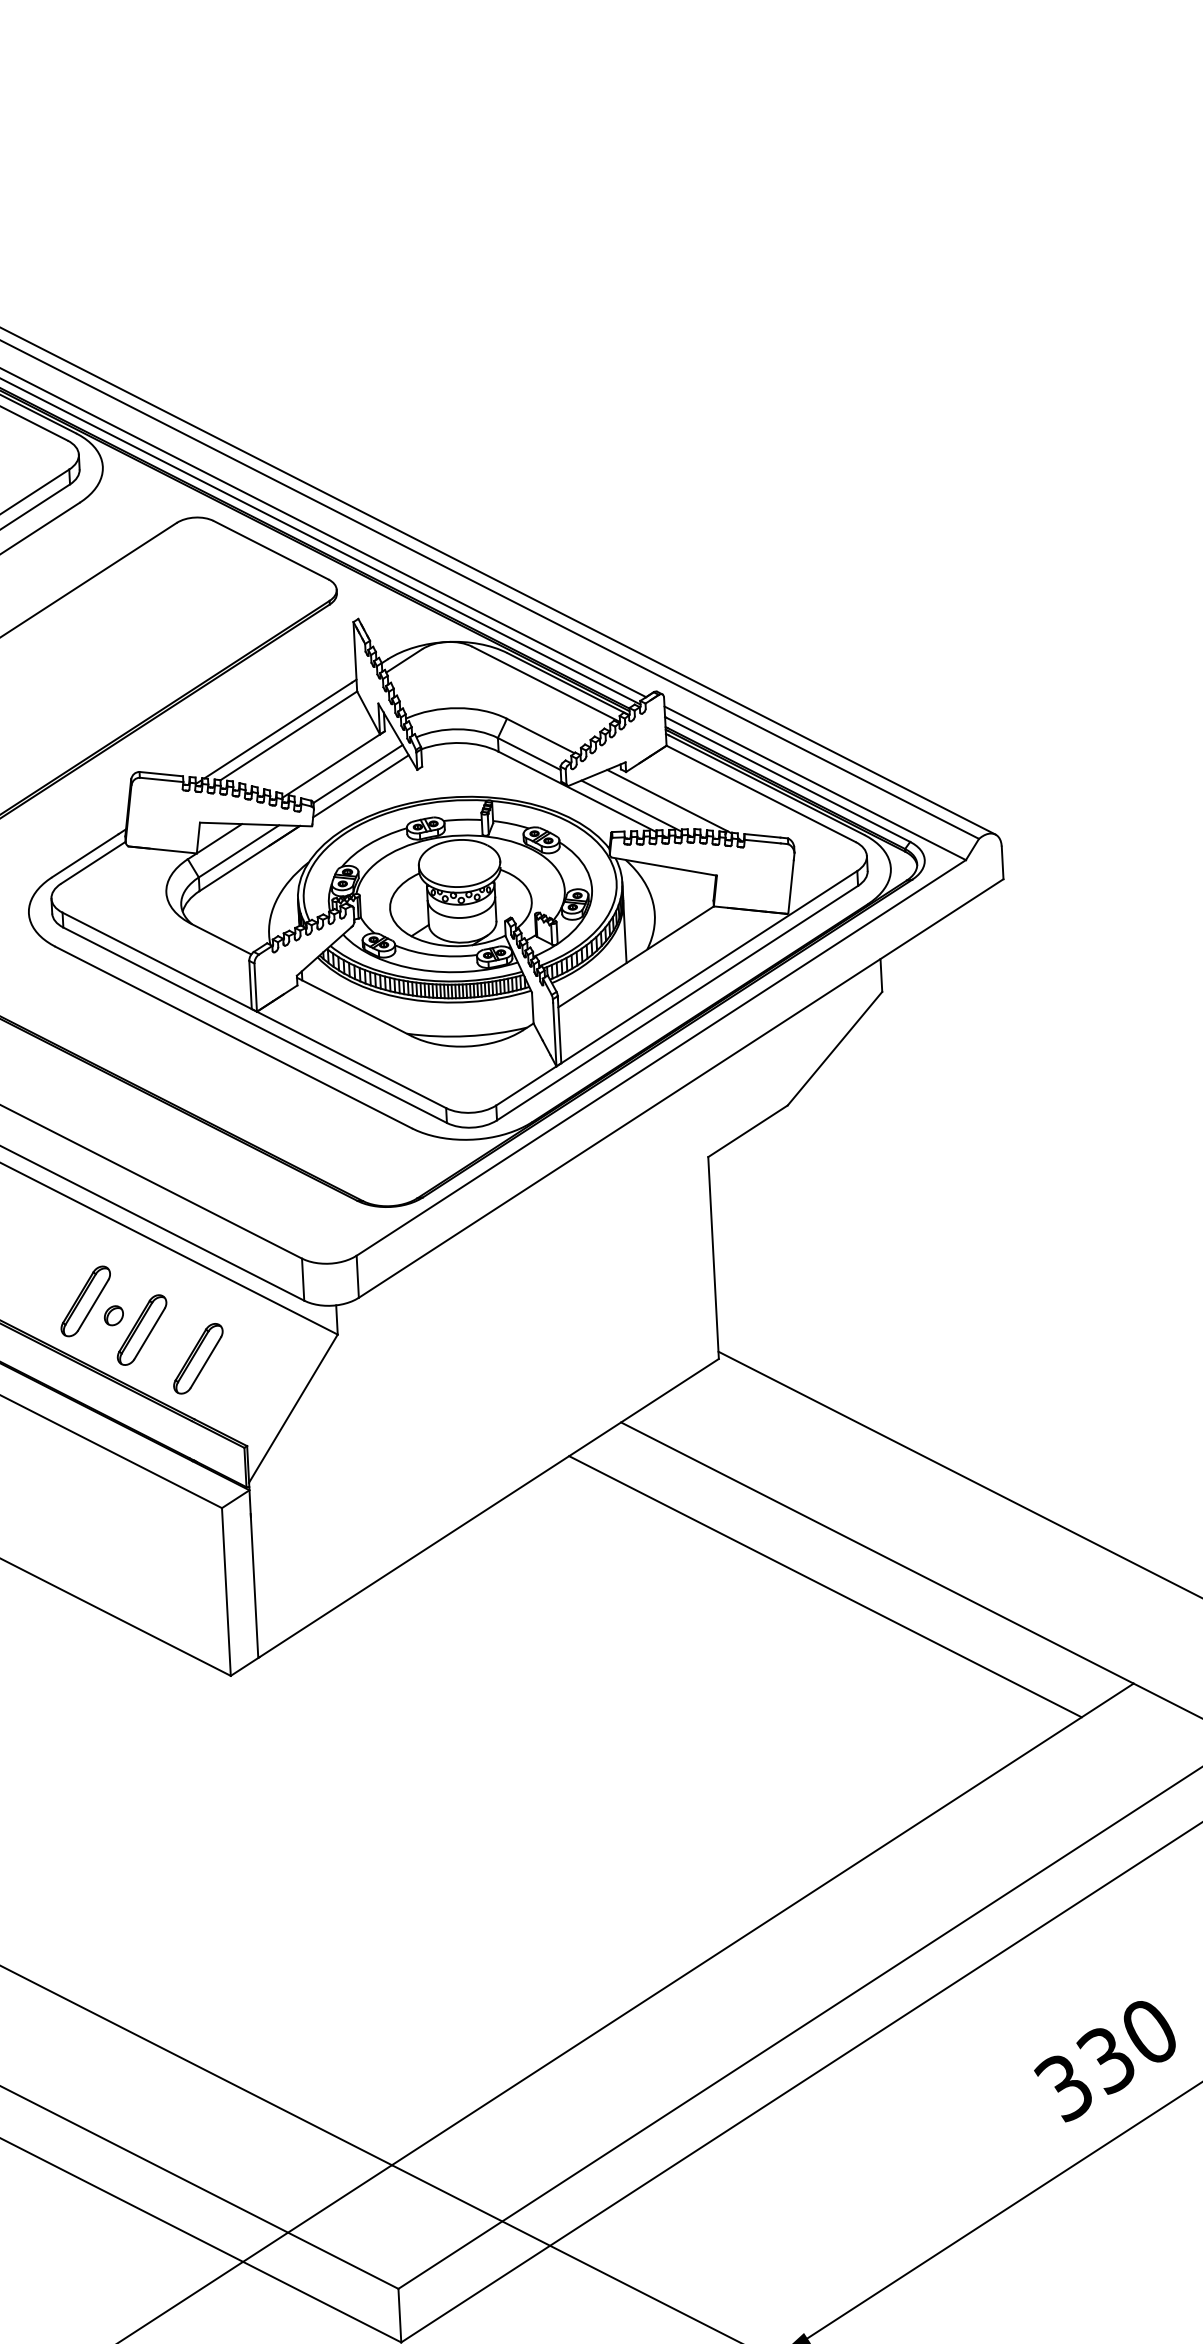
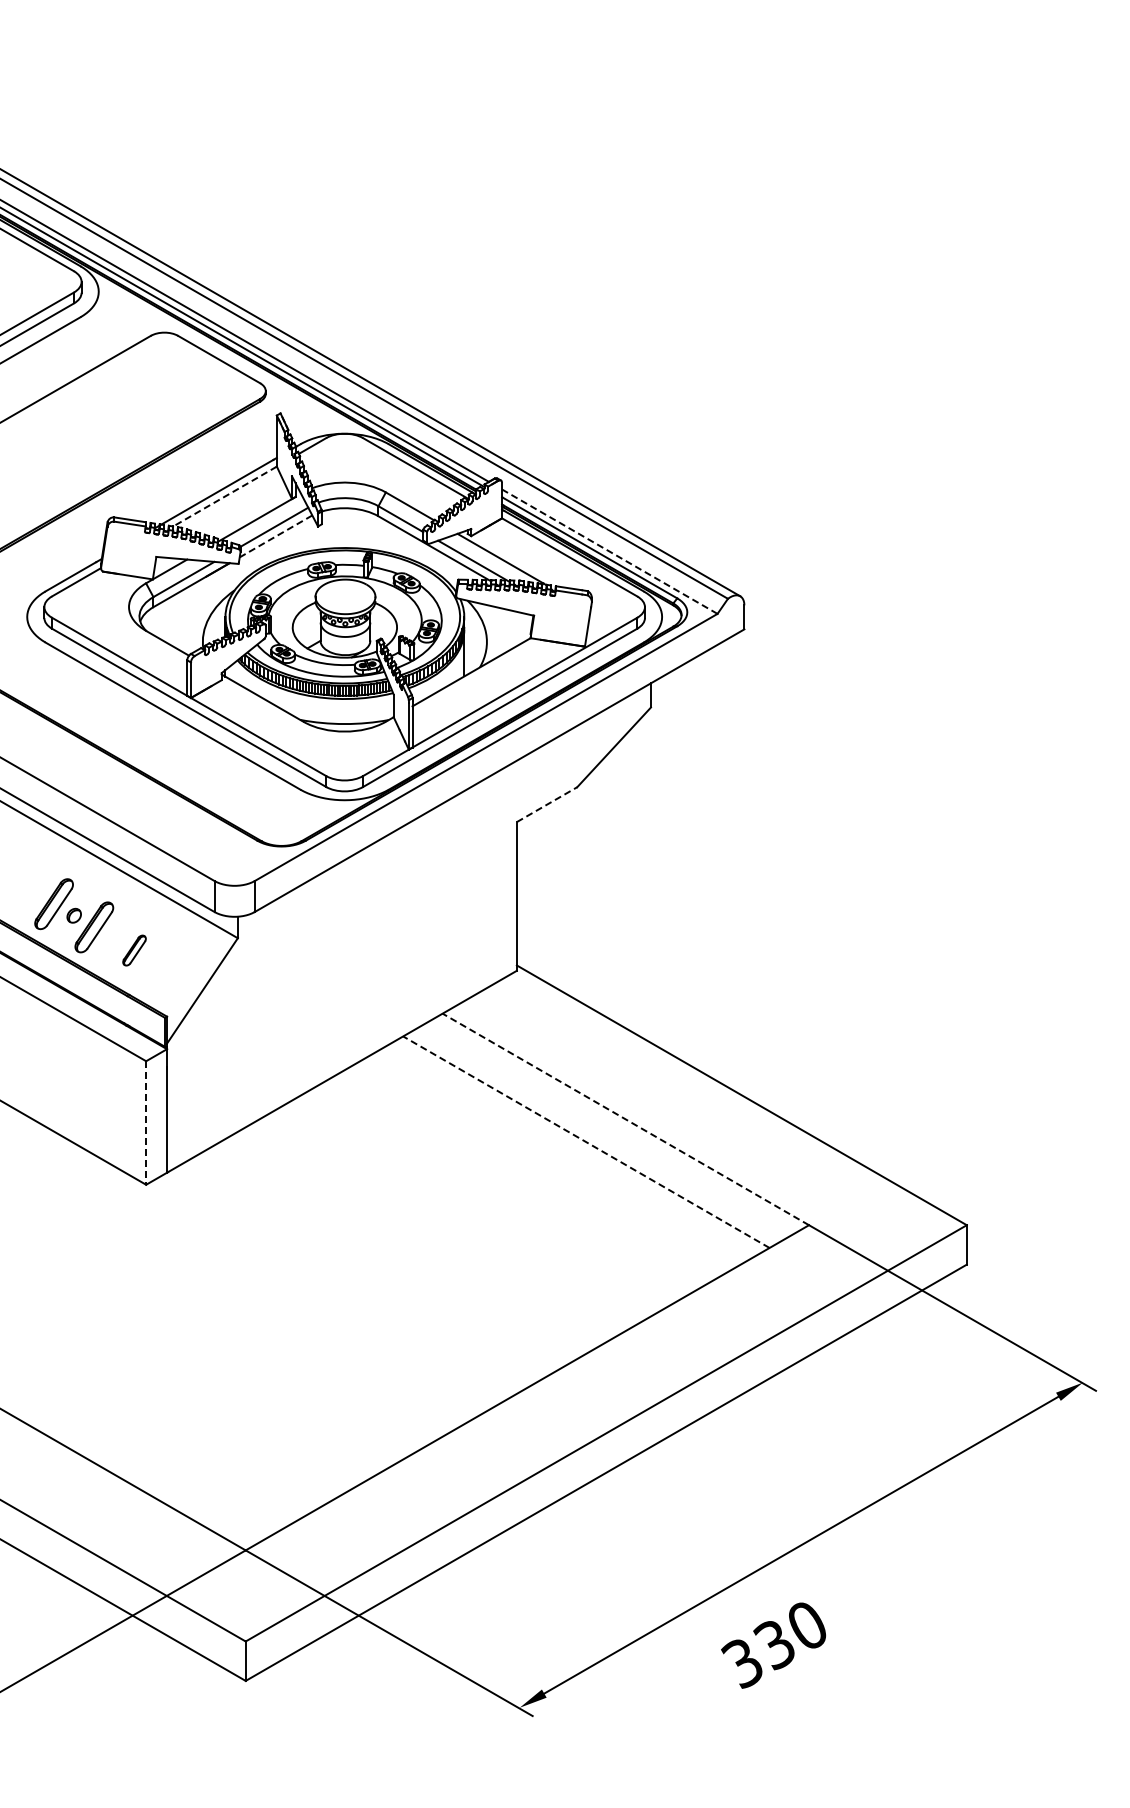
line: (288, 735) -> (224, 496), solid -> dashed
line: (814, 783) -> (609, 551), solid -> dashed
line: (361, 786) -> (276, 536), solid -> dashed
line: (748, 1130) -> (547, 804), solid -> dashed
part: (198, 1358) -> (134, 950), size x0.6
line: (876, 1553) -> (625, 1119), solid -> dashed
line: (825, 1587) -> (586, 1142), solid -> dashed
line: (226, 1592) -> (146, 1123), solid -> dashed
text: (1105, 2061) -> (773, 1645), moved

